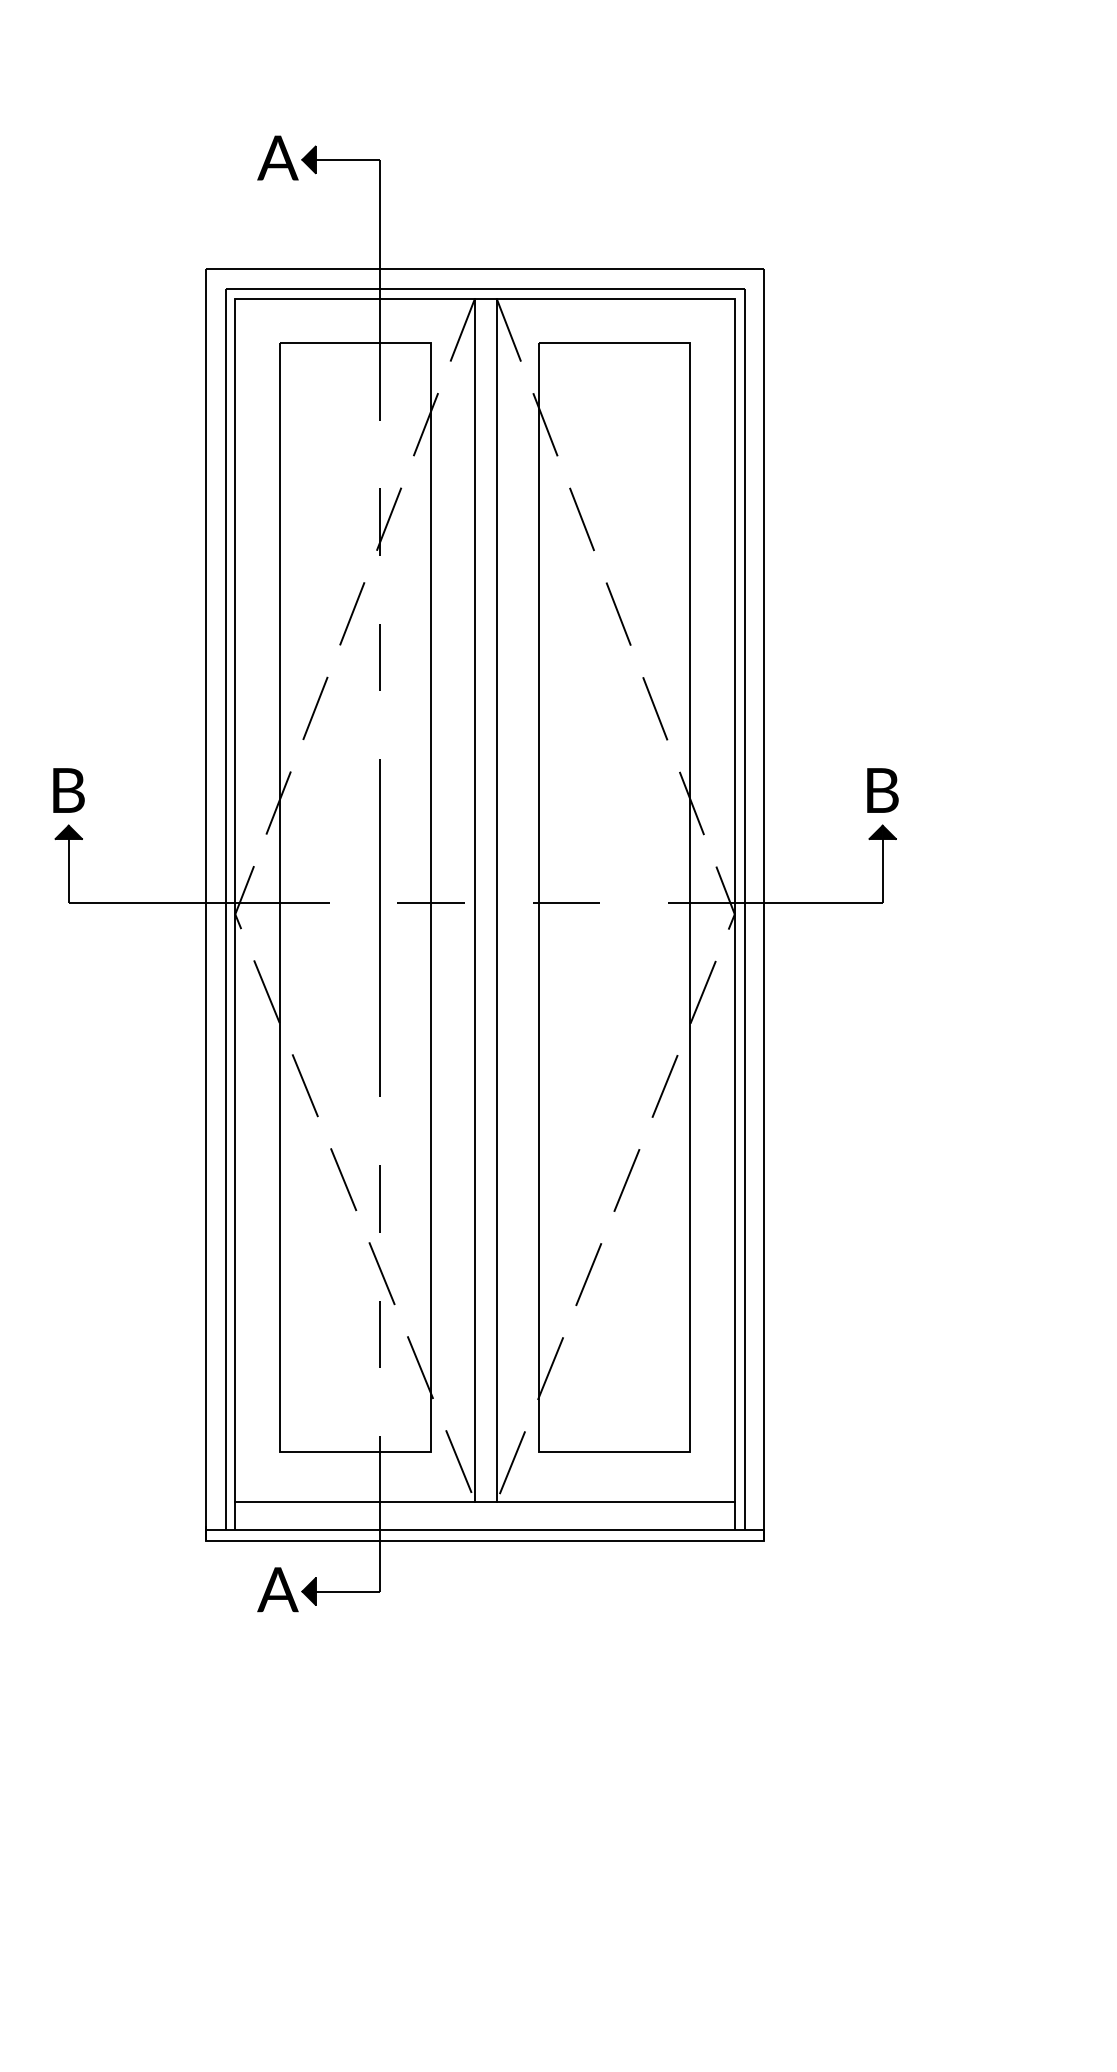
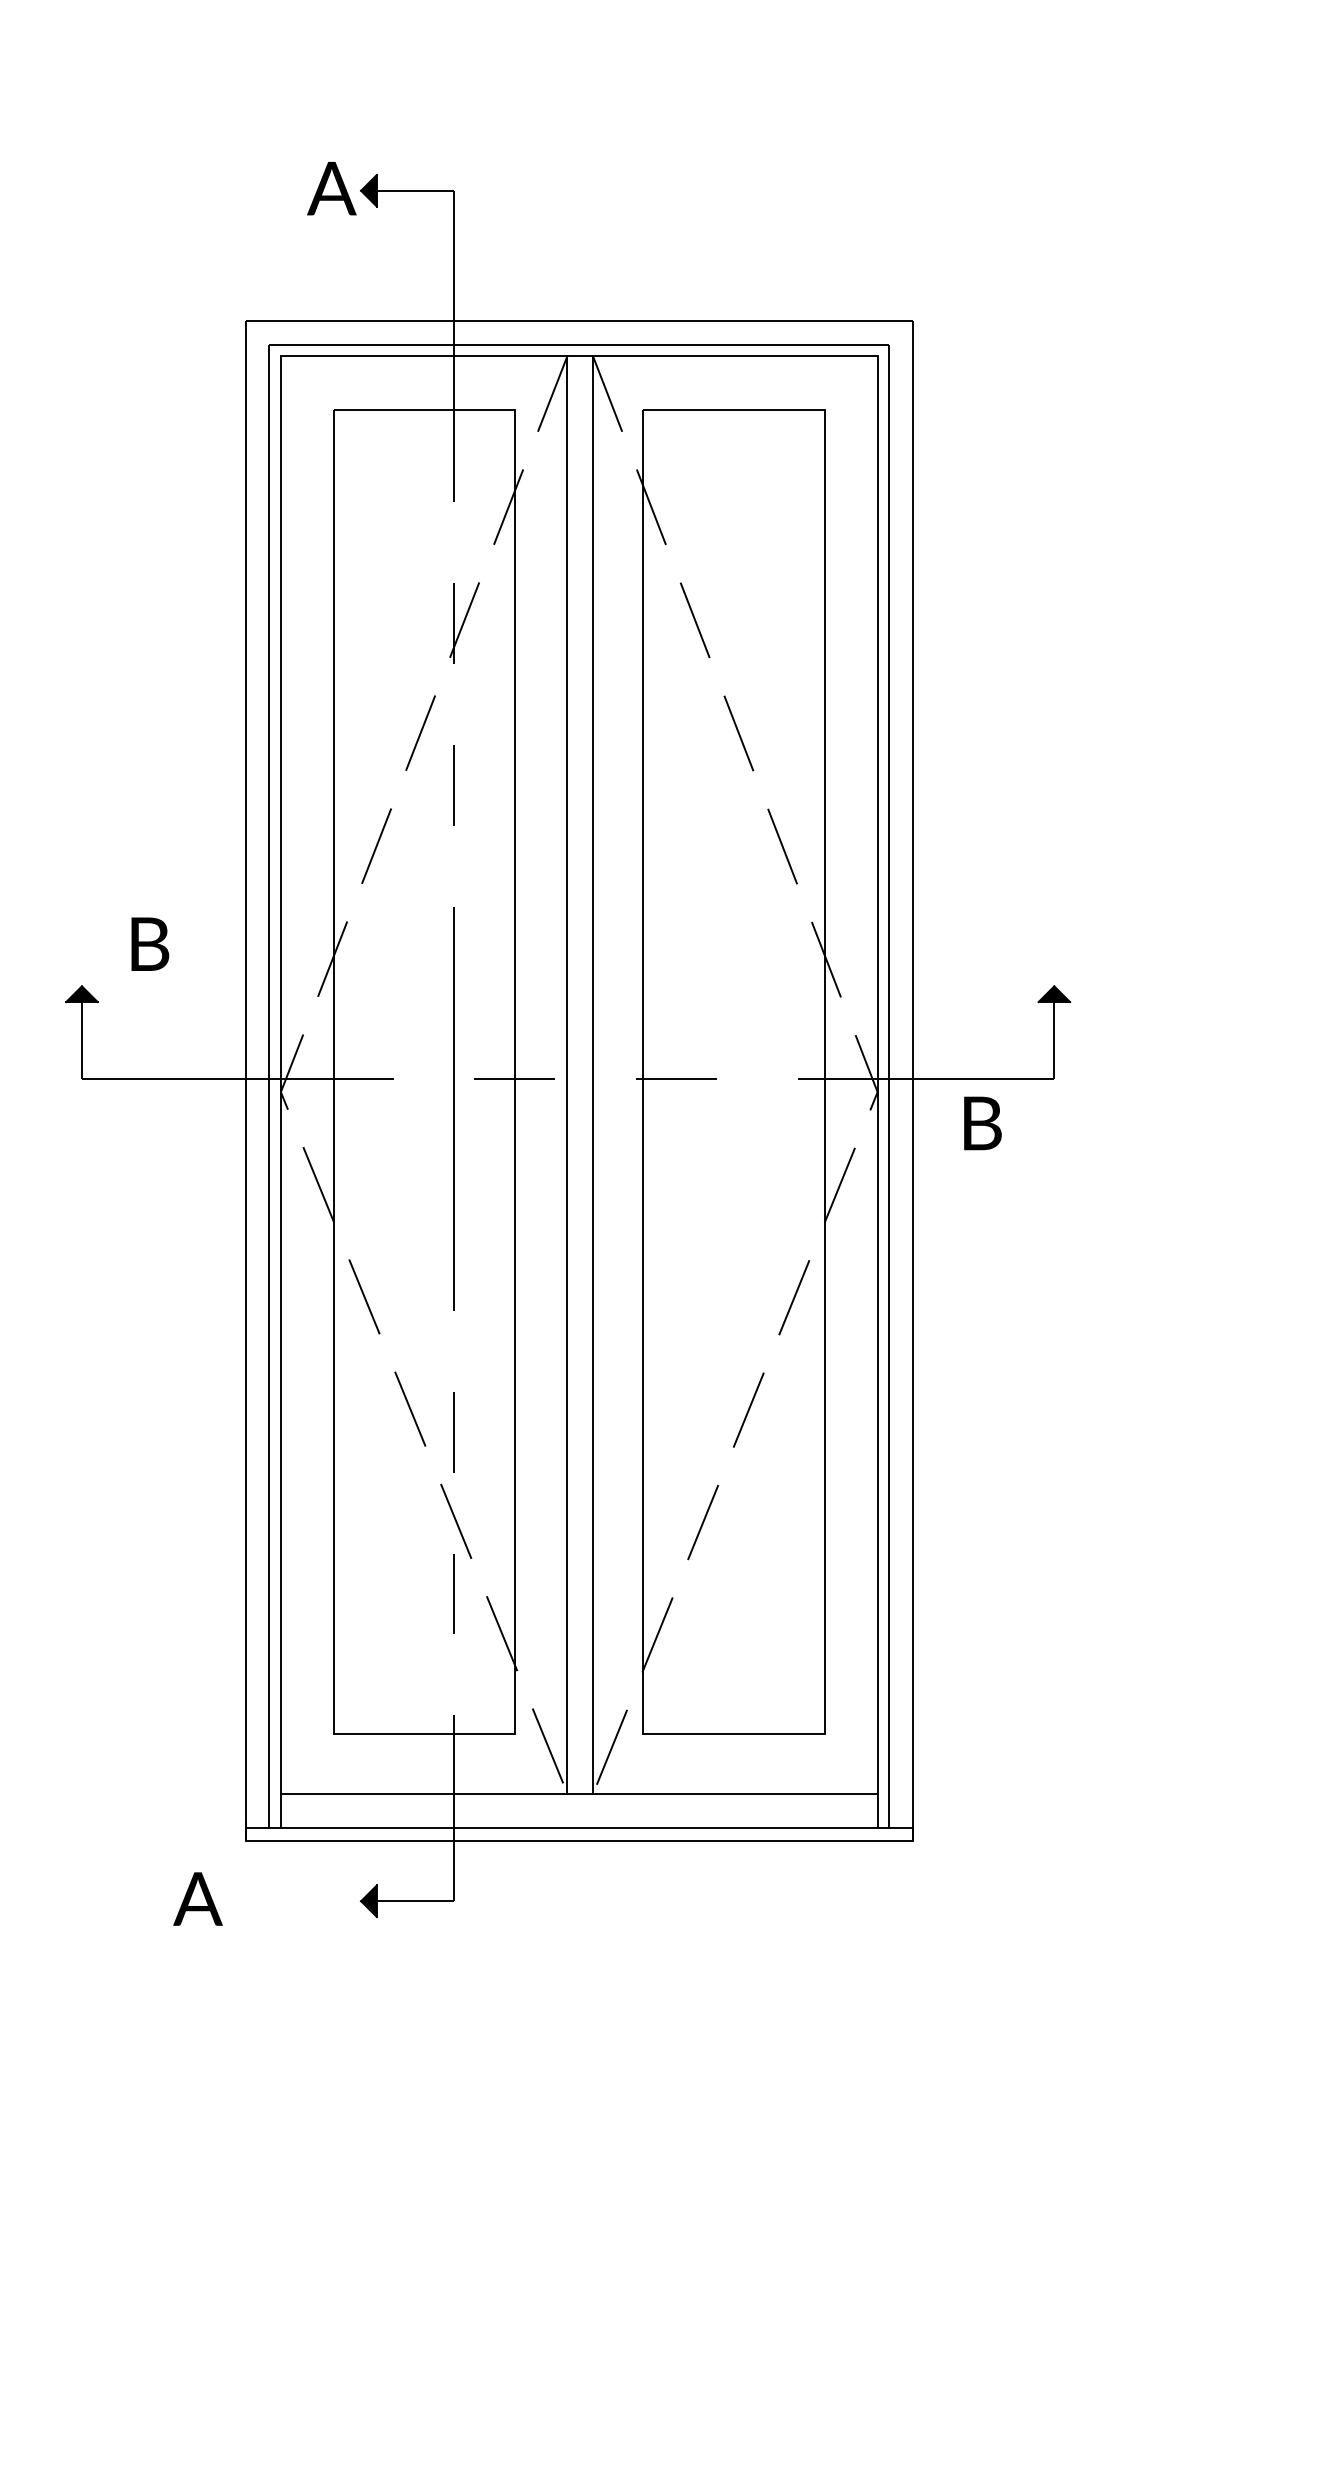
text: (68, 790) -> (149, 944), moved
text: (882, 790) -> (982, 1123), moved
text: (277, 1589) -> (197, 1898), moved

